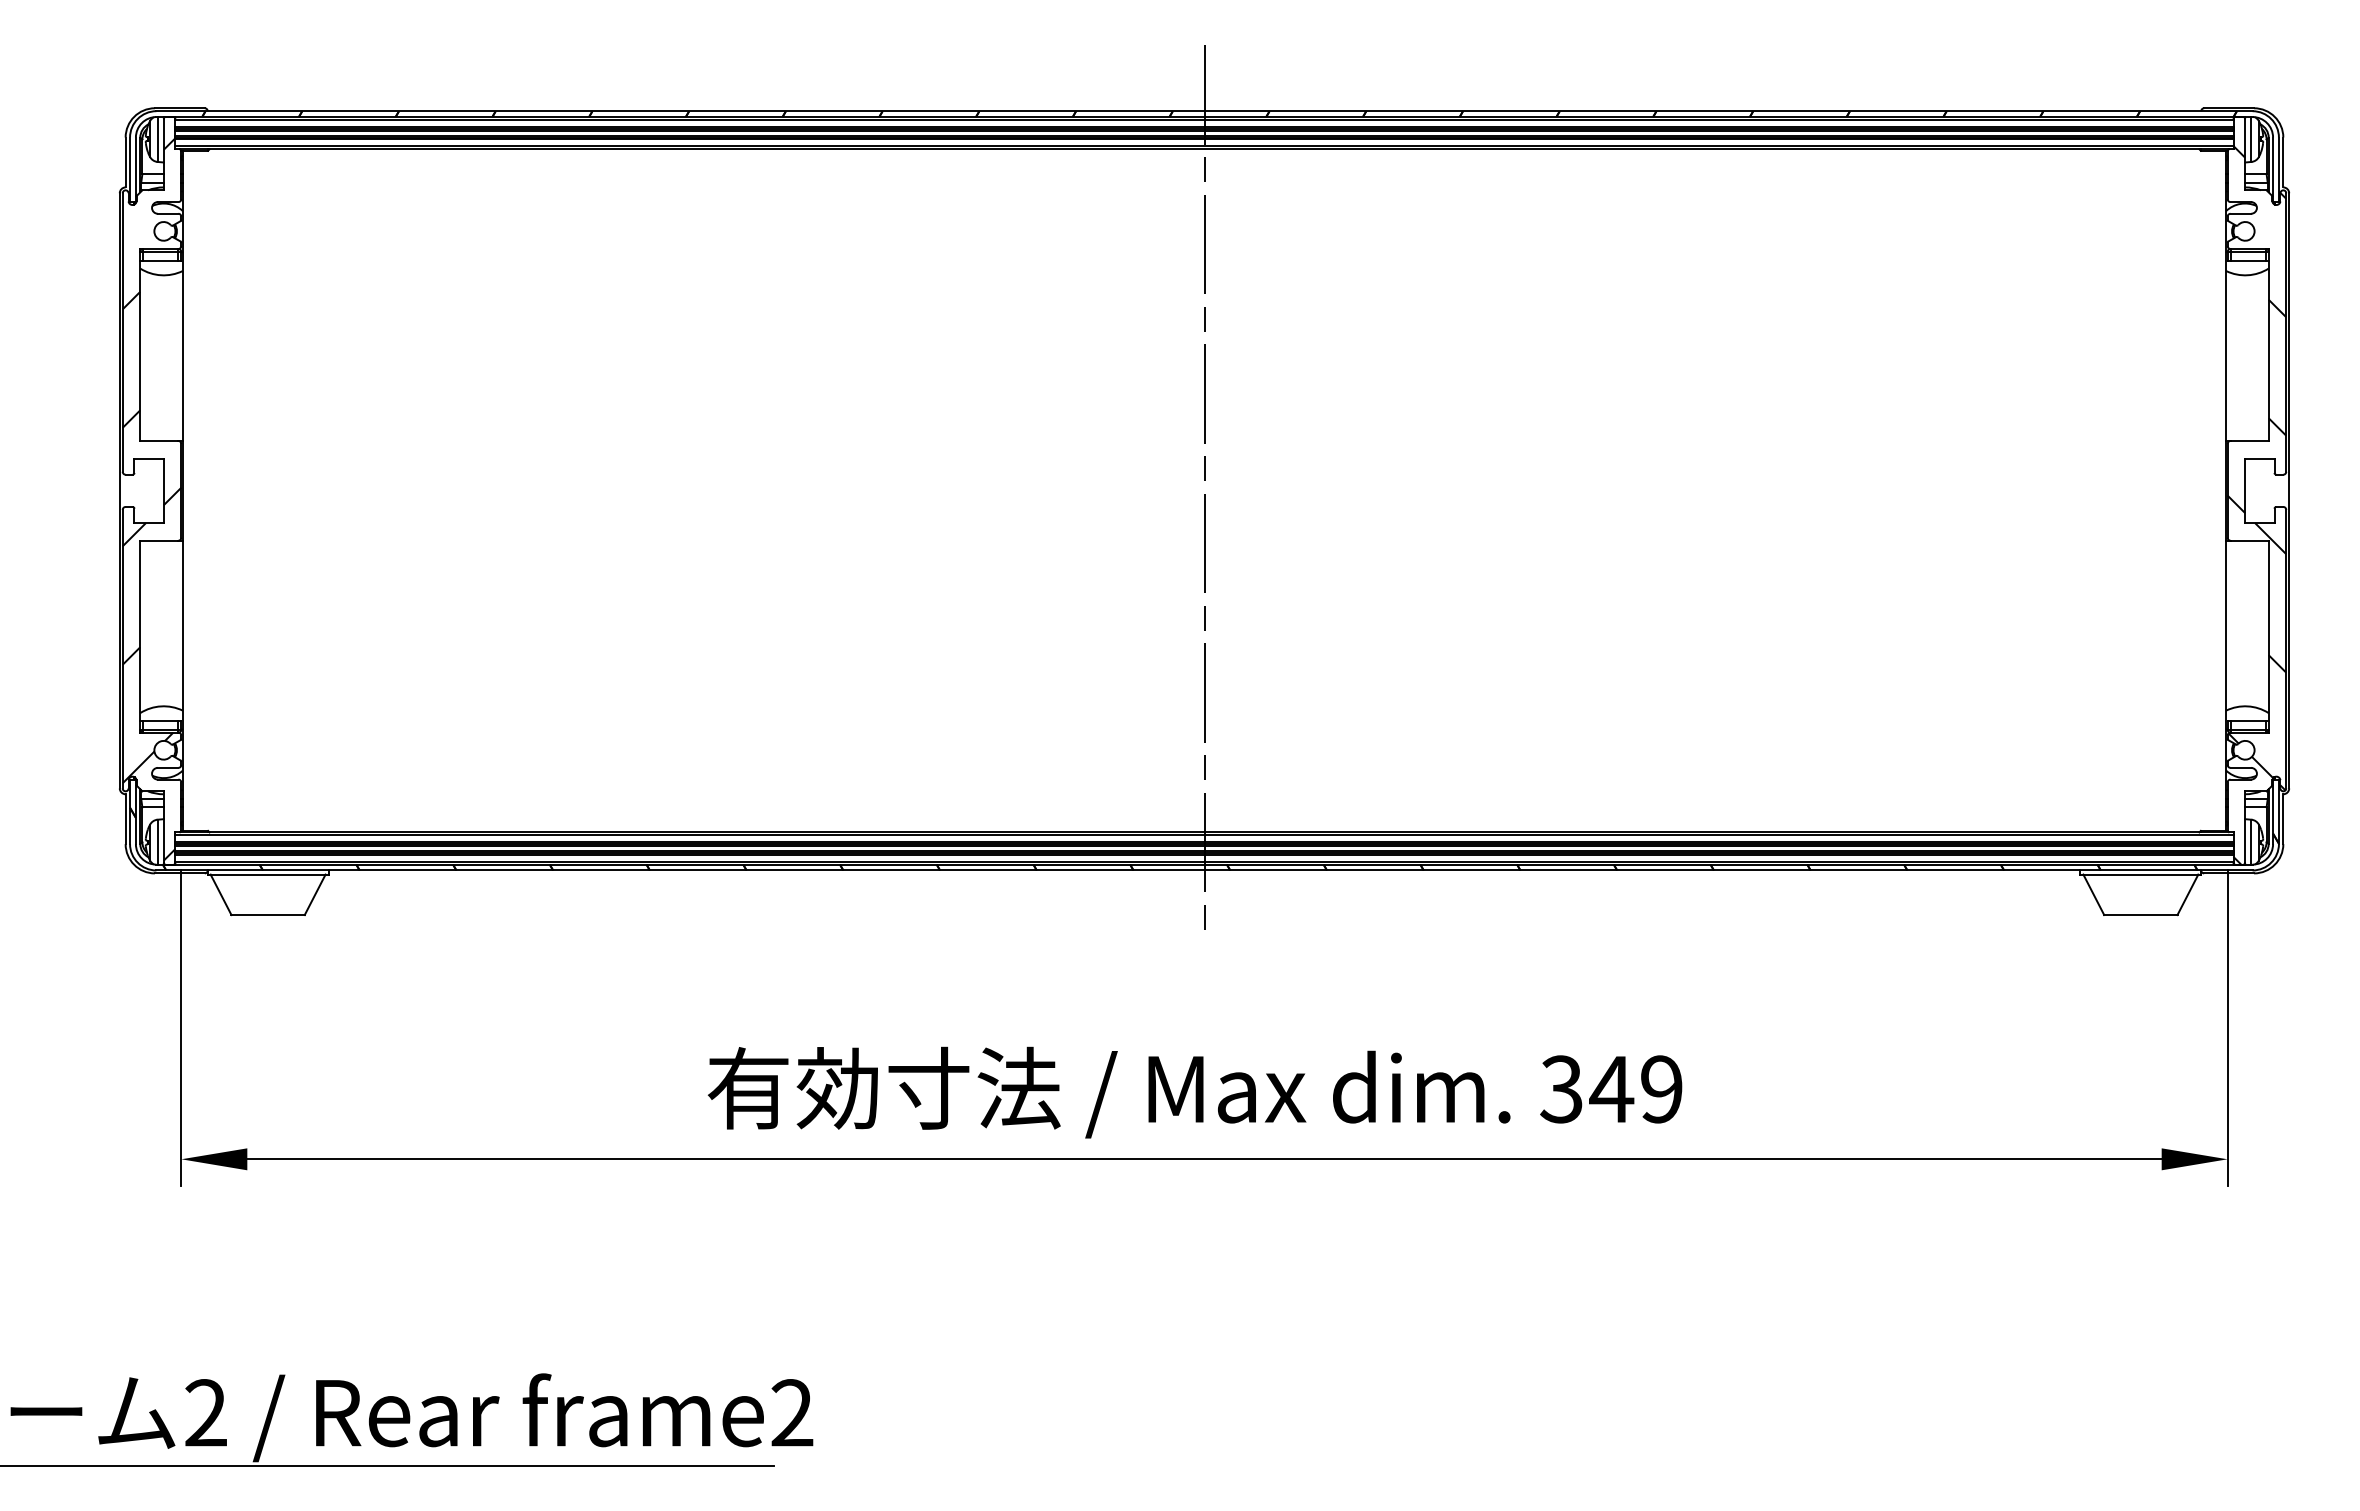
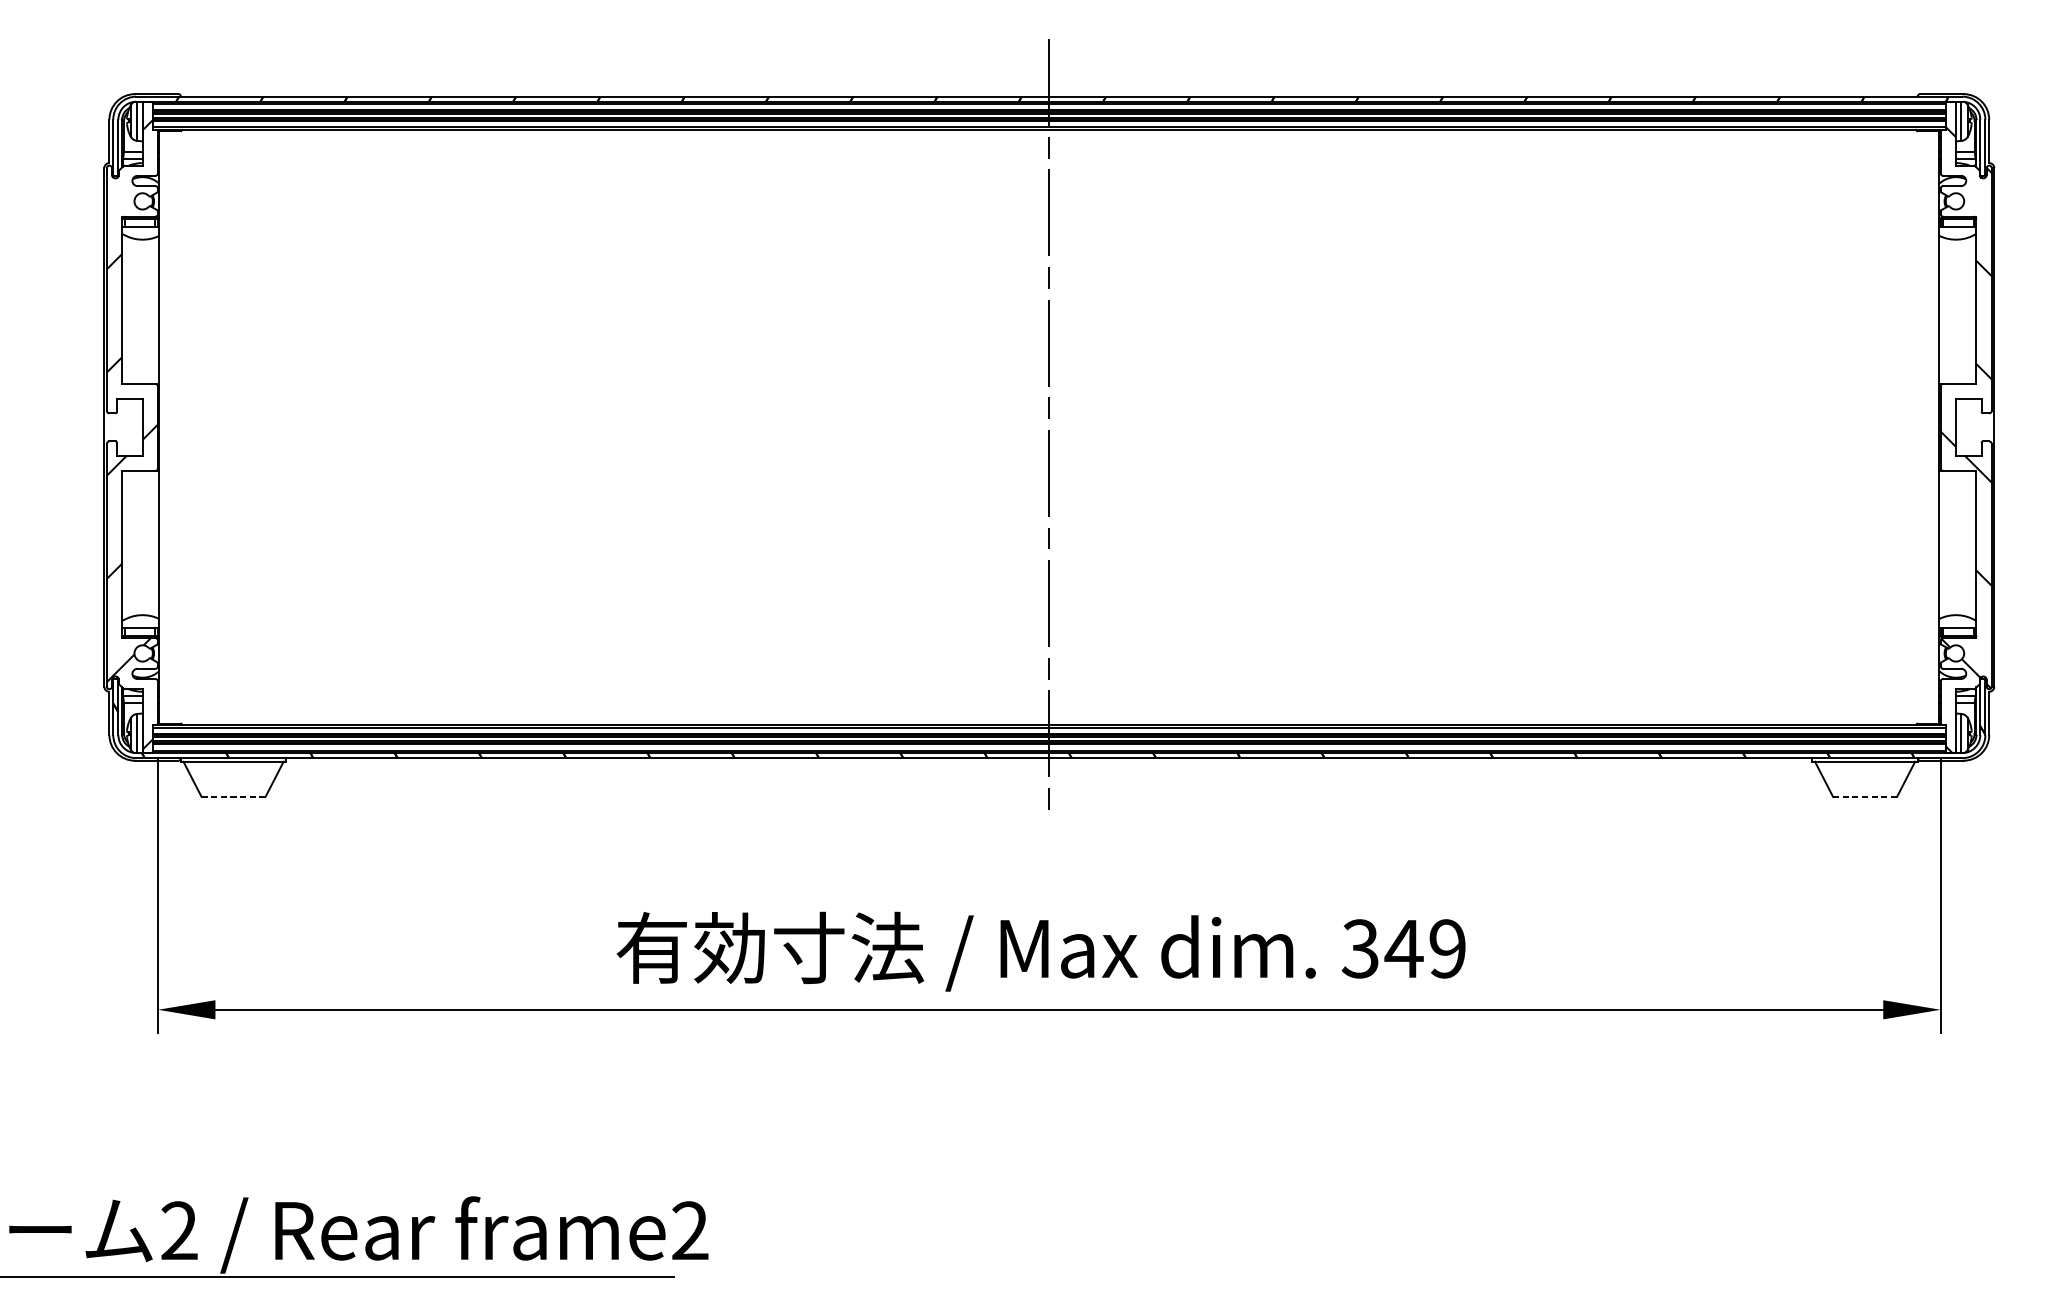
line: (268, 915) -> (233, 797), solid -> dashed
line: (2140, 915) -> (1864, 797), solid -> dashed

